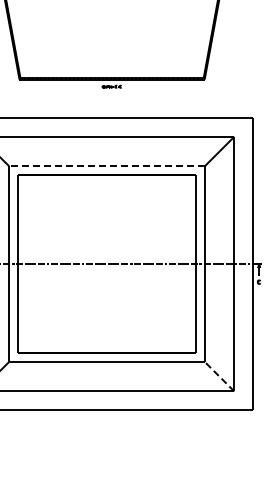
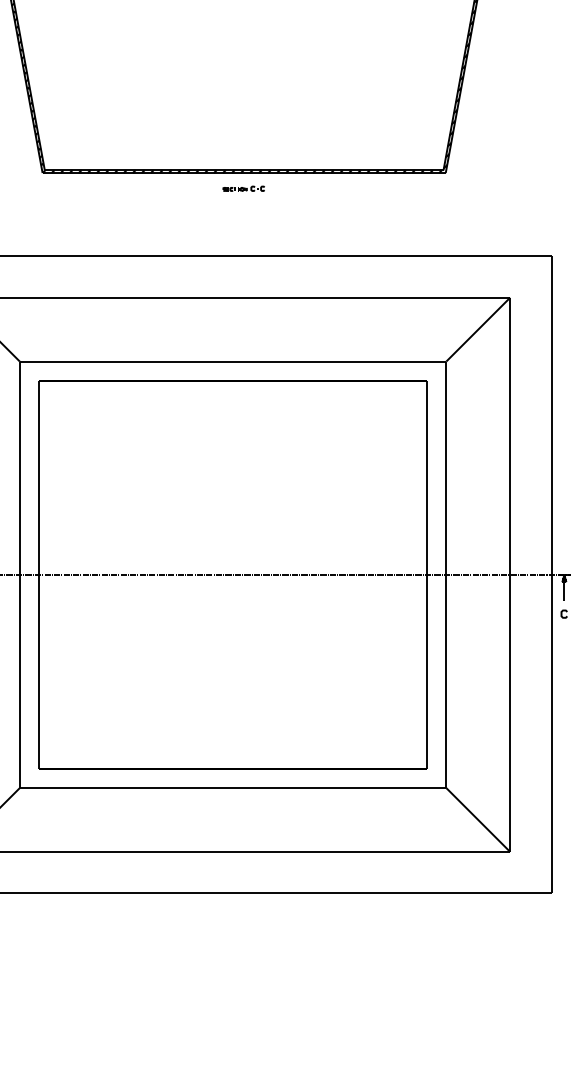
line: (107, 166) -> (234, 362), dashed -> solid
line: (219, 376) -> (477, 819), dashed -> solid

